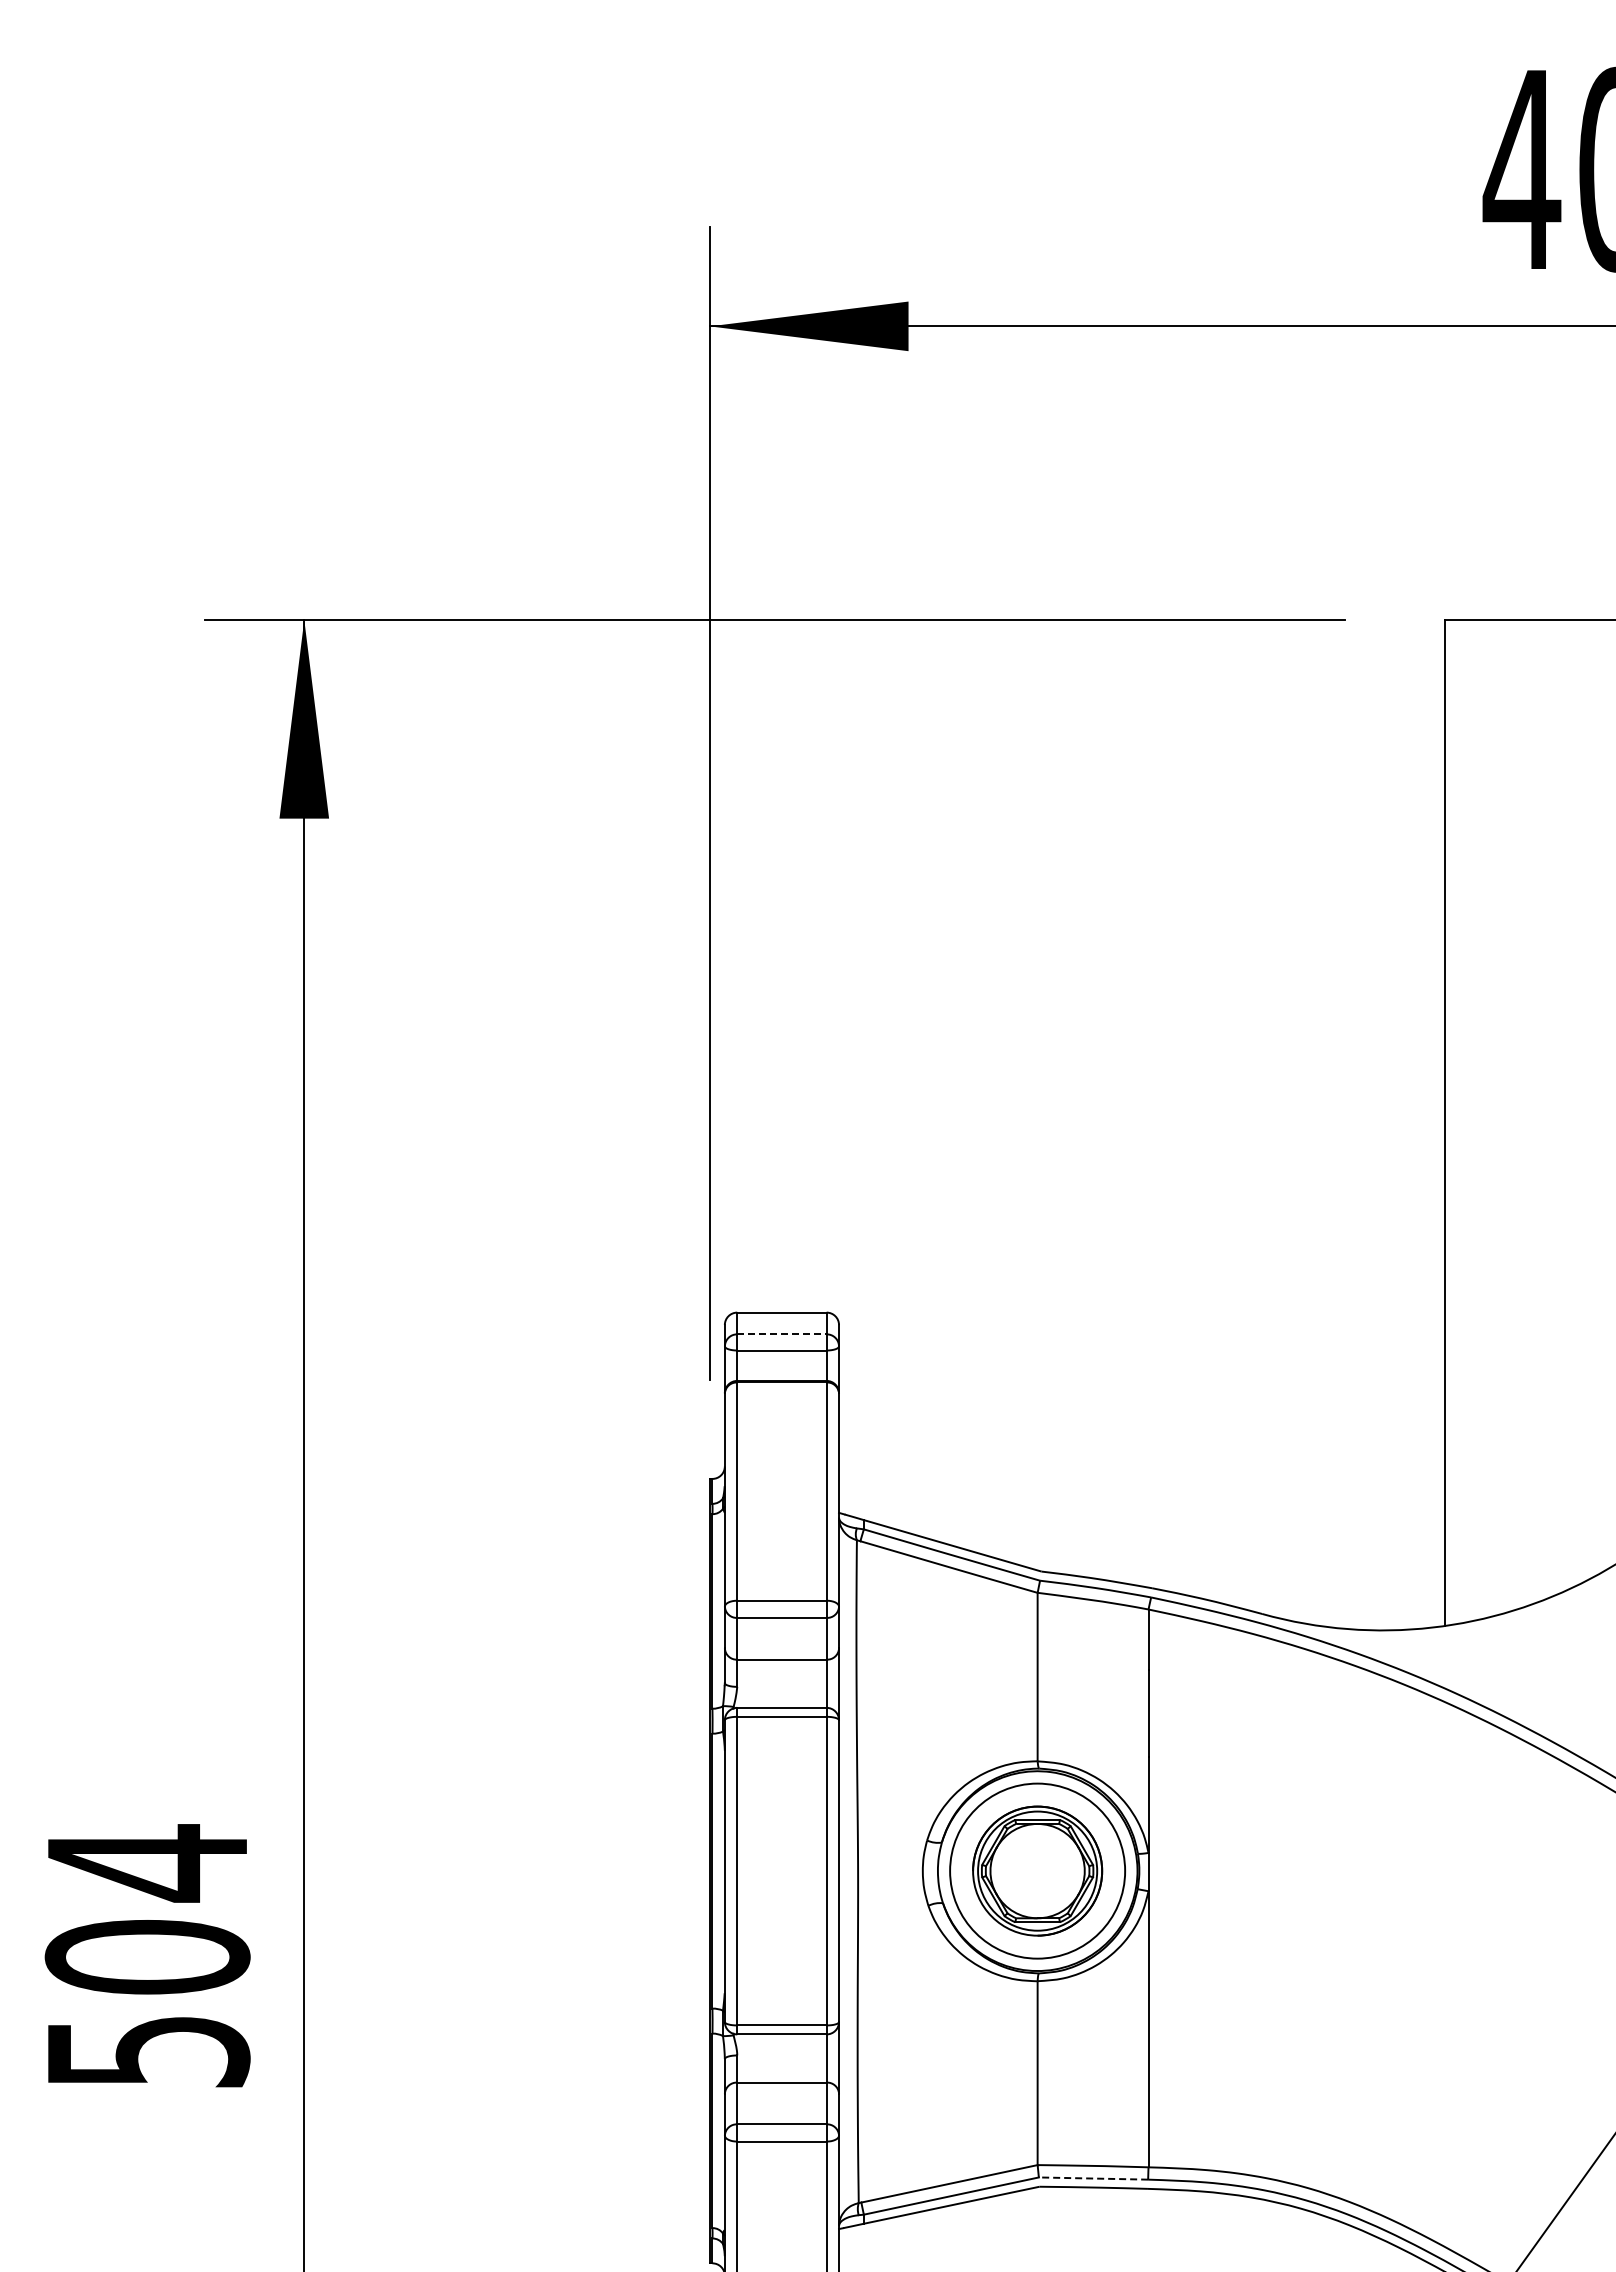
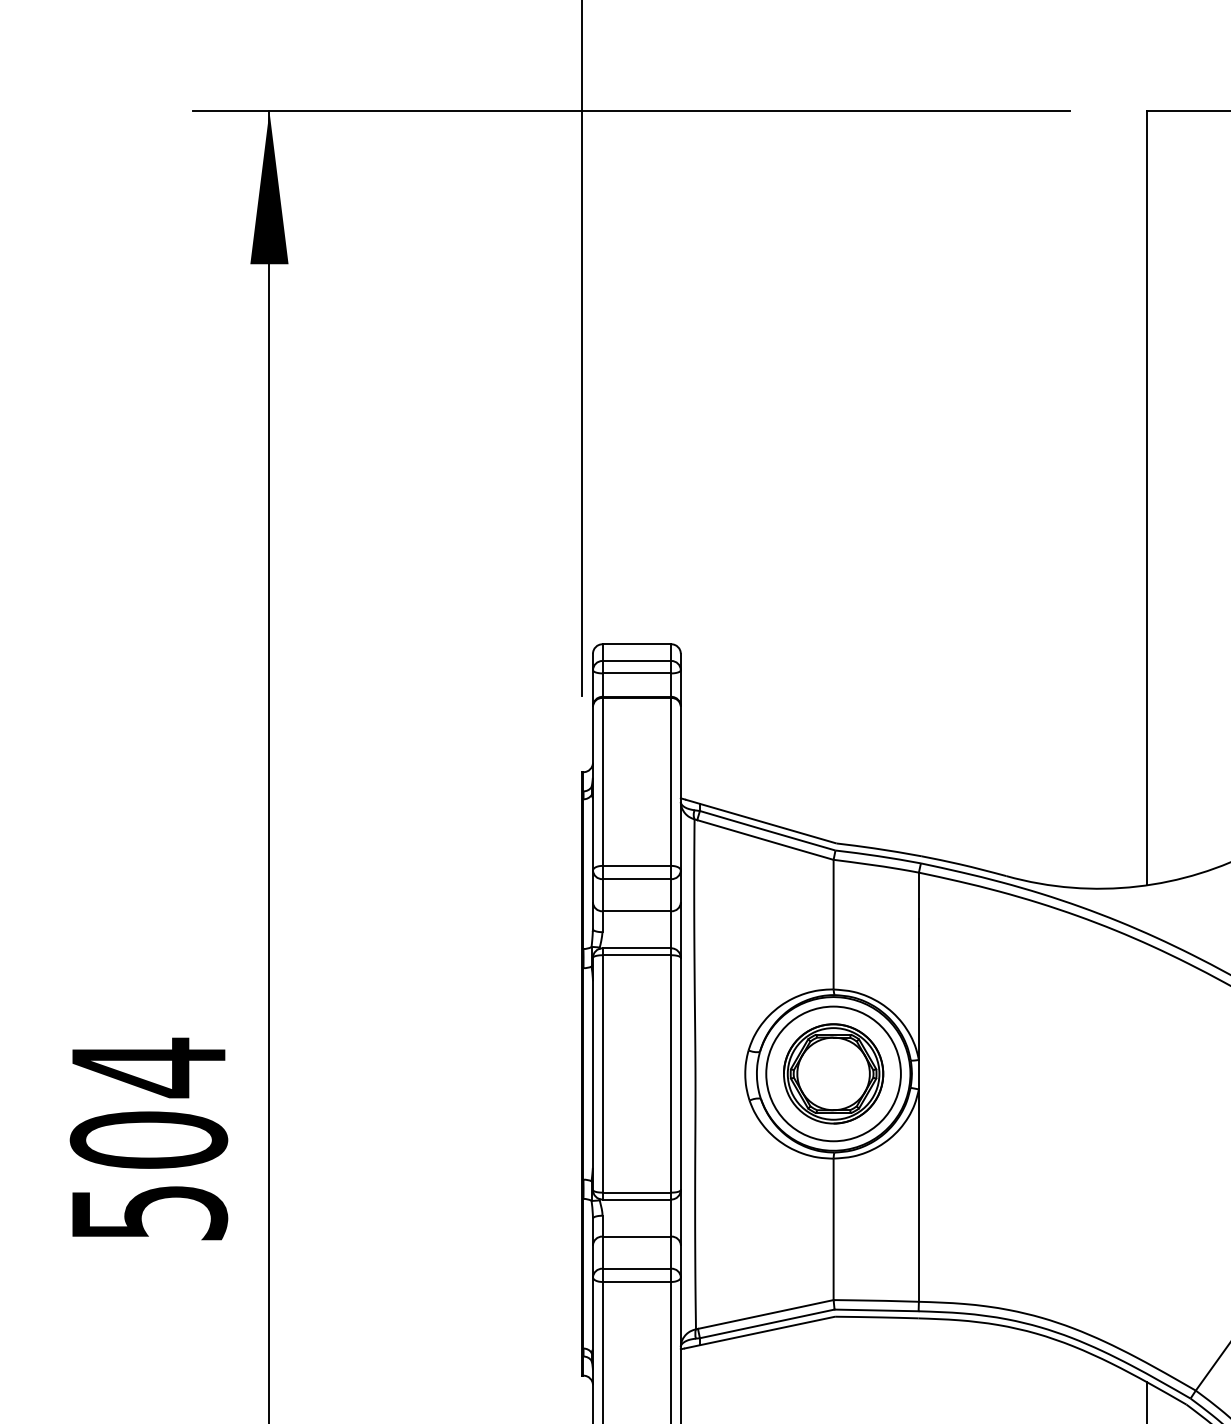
line: (781, 1334) -> (636, 661), dashed -> solid
line: (1093, 2178) -> (876, 1310), dashed -> solid

